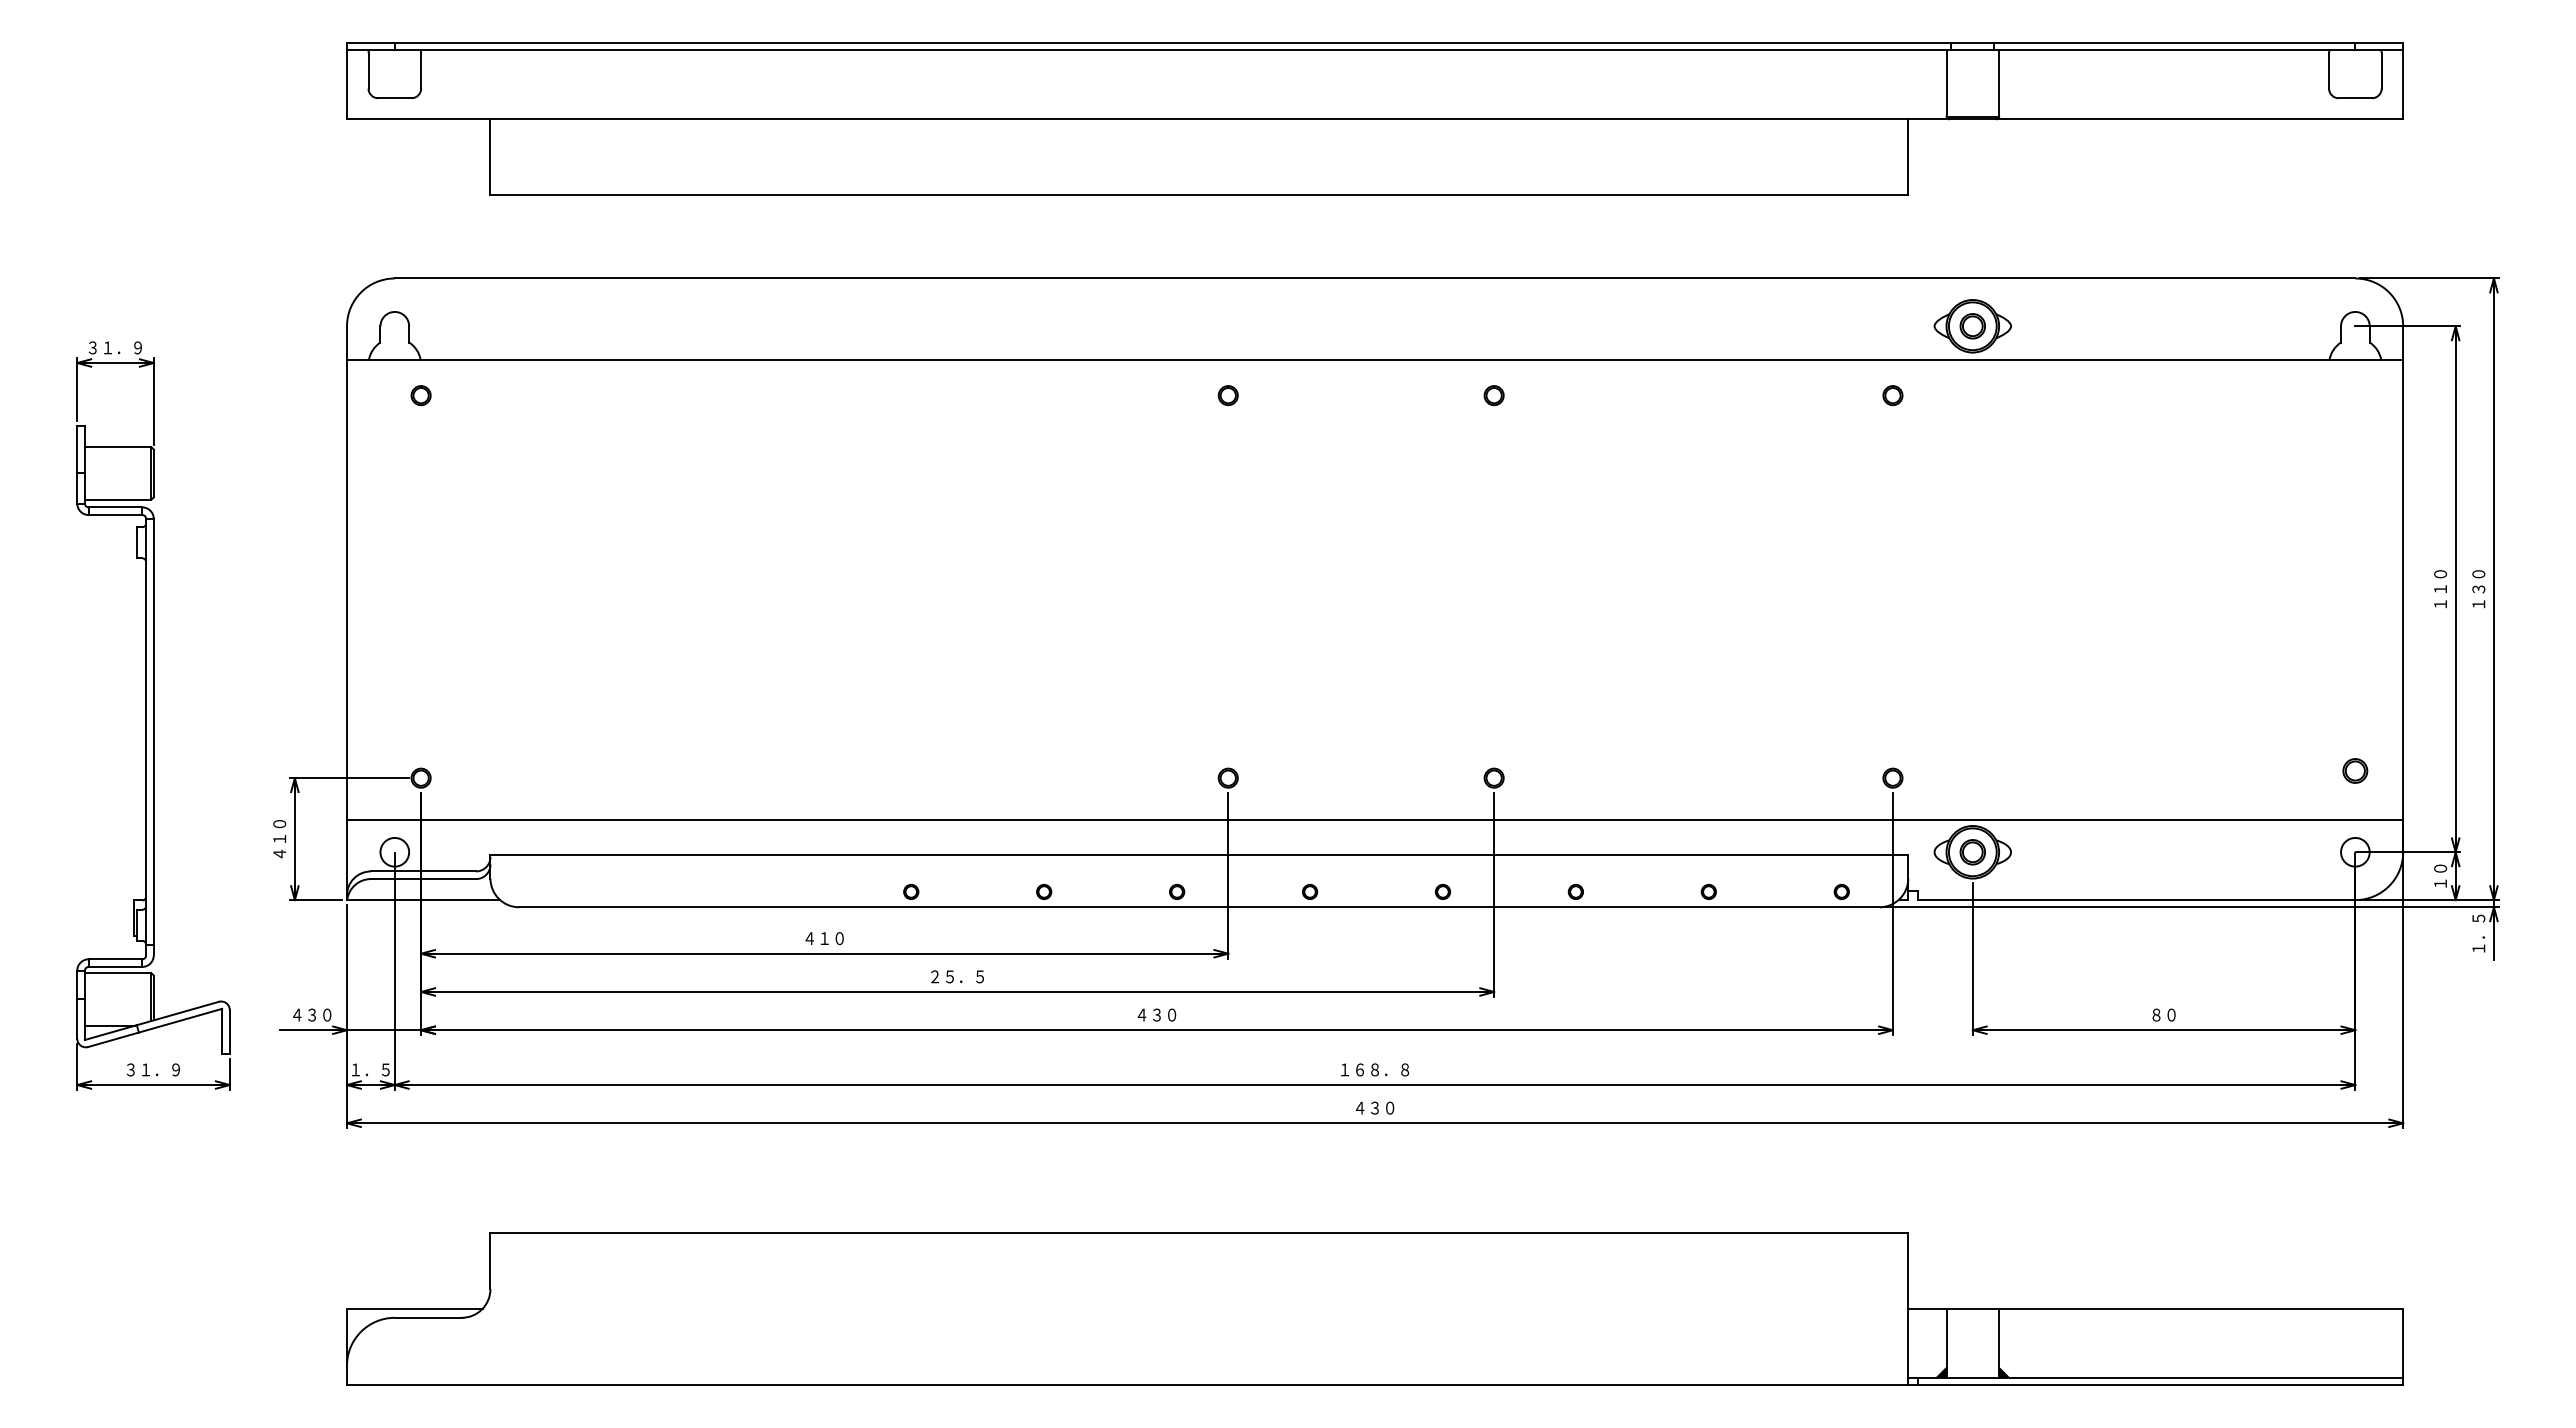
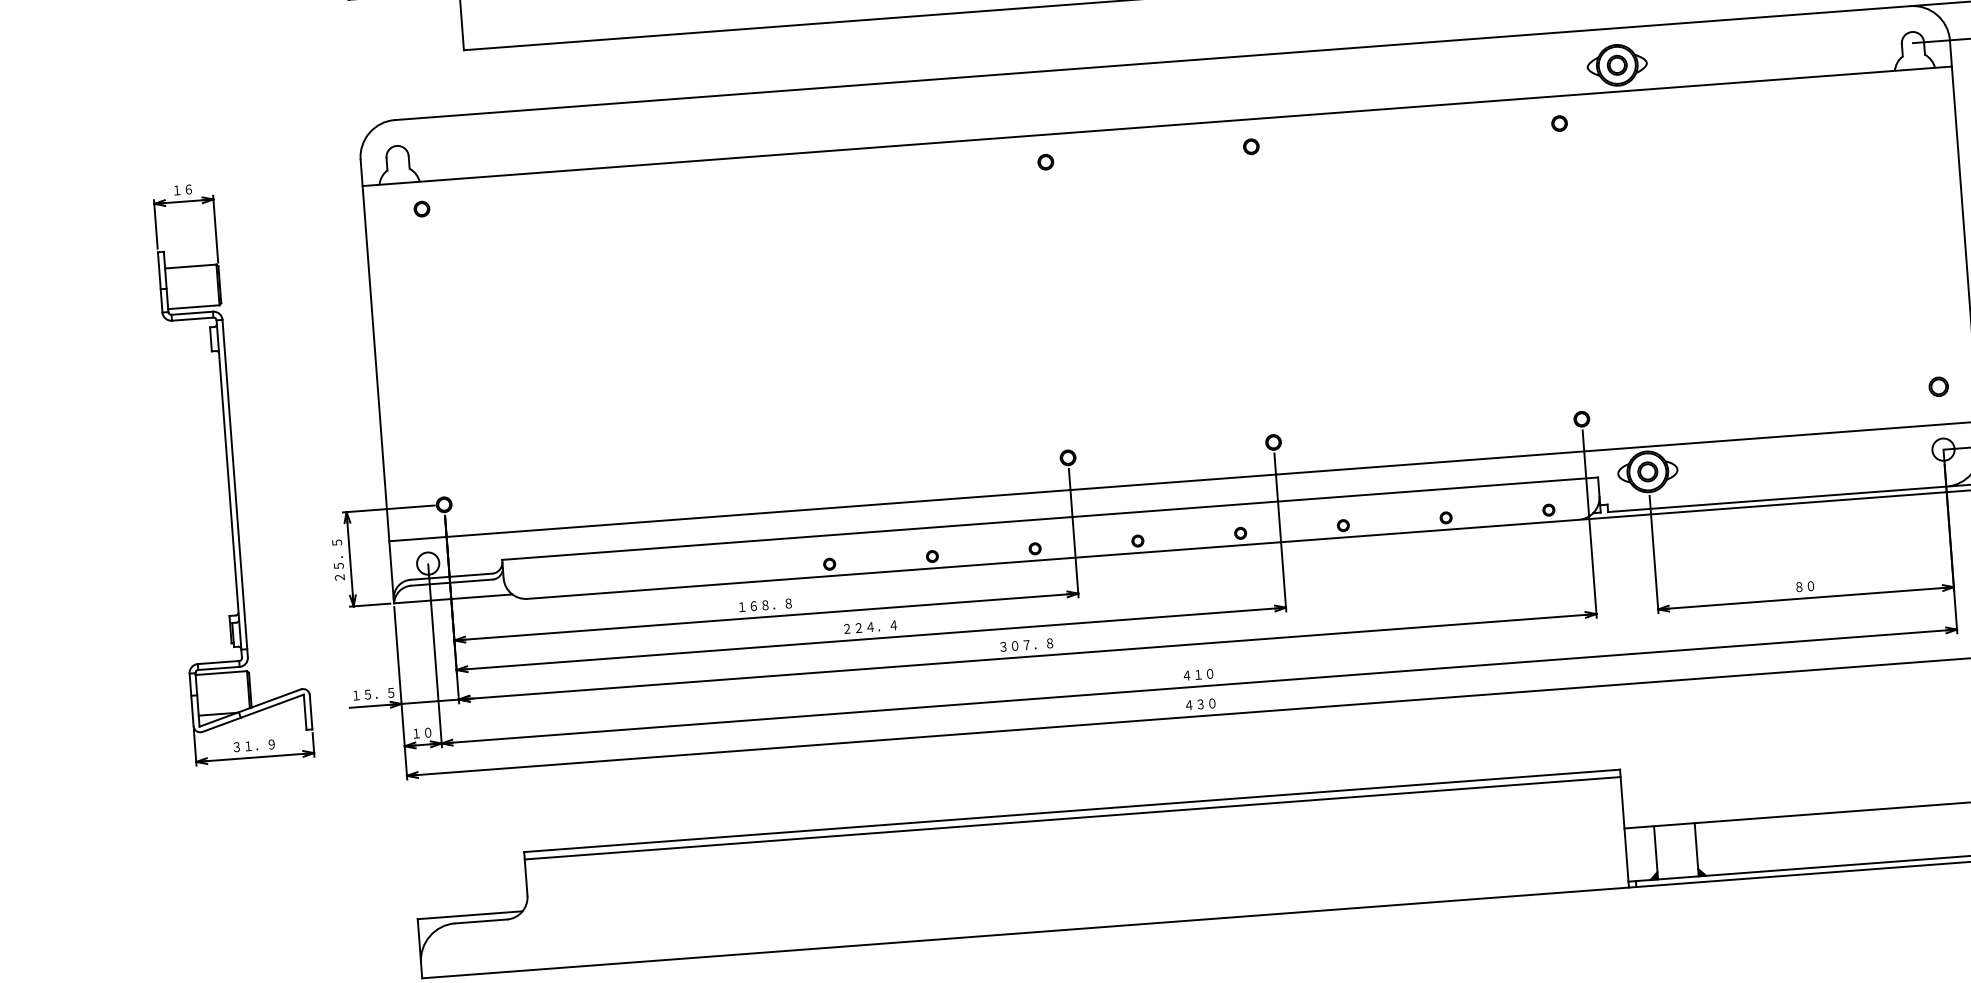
text: (114, 347) -> (182, 189), ３１．９ -> １６
text: (279, 838) -> (338, 559), ４１０ -> ２５．５
text: (824, 938) -> (765, 605), ４１０ -> １６８．８
text: (957, 976) -> (870, 626), ２５．５ -> ２２４．４
text: (311, 1014) -> (373, 693), ４３０ -> １５．５
text: (1156, 1014) -> (1026, 644), ４３０ -> ３０７．８
text: (370, 1069) -> (422, 732), １．５ -> １０
text: (1375, 1069) -> (1198, 674), １６８．８ -> ４１０
line: (1199, 1242) -> (1072, 818), added

